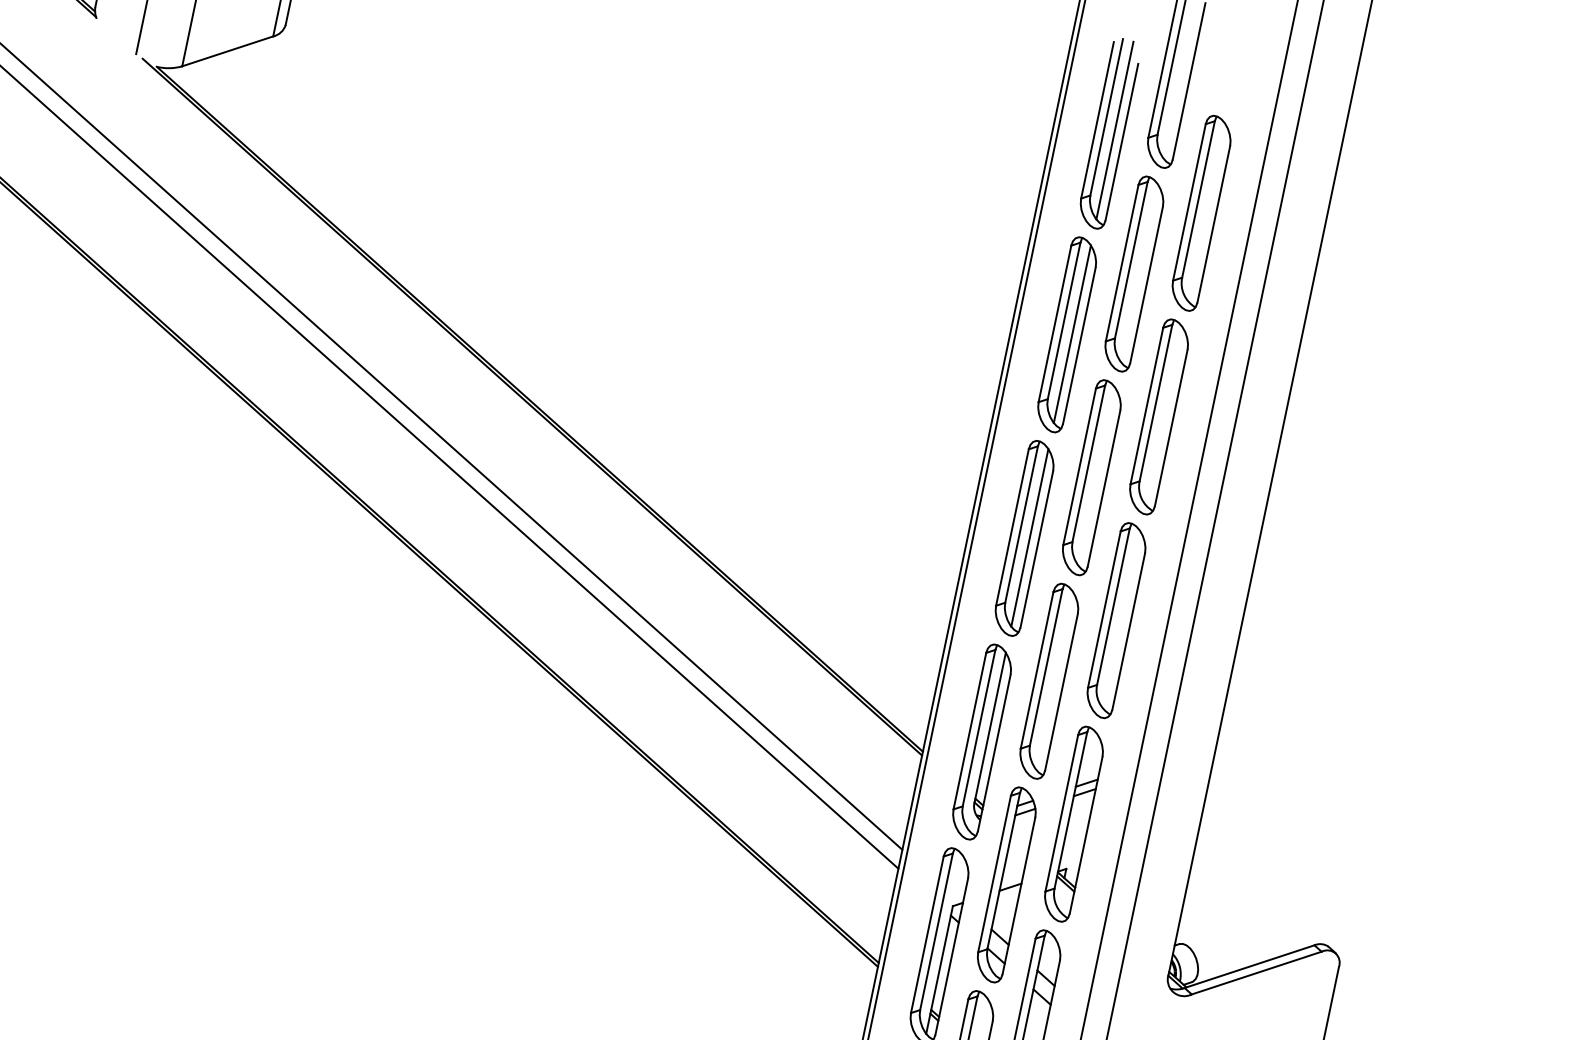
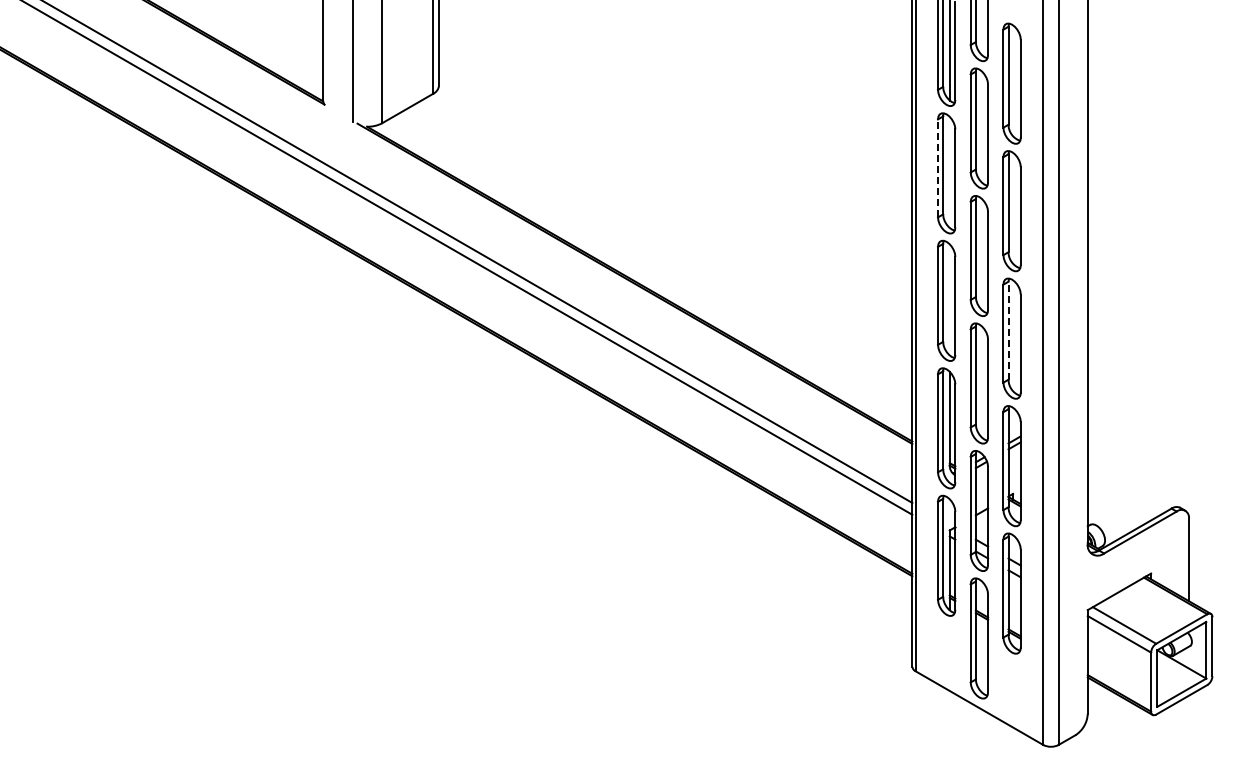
line: (1055, 324) -> (938, 168), solid -> dashed
line: (1071, 334) -> (949, 172), removed
line: (1029, 537) -> (949, 299), removed
line: (1113, 606) -> (1008, 330), solid -> dashed

